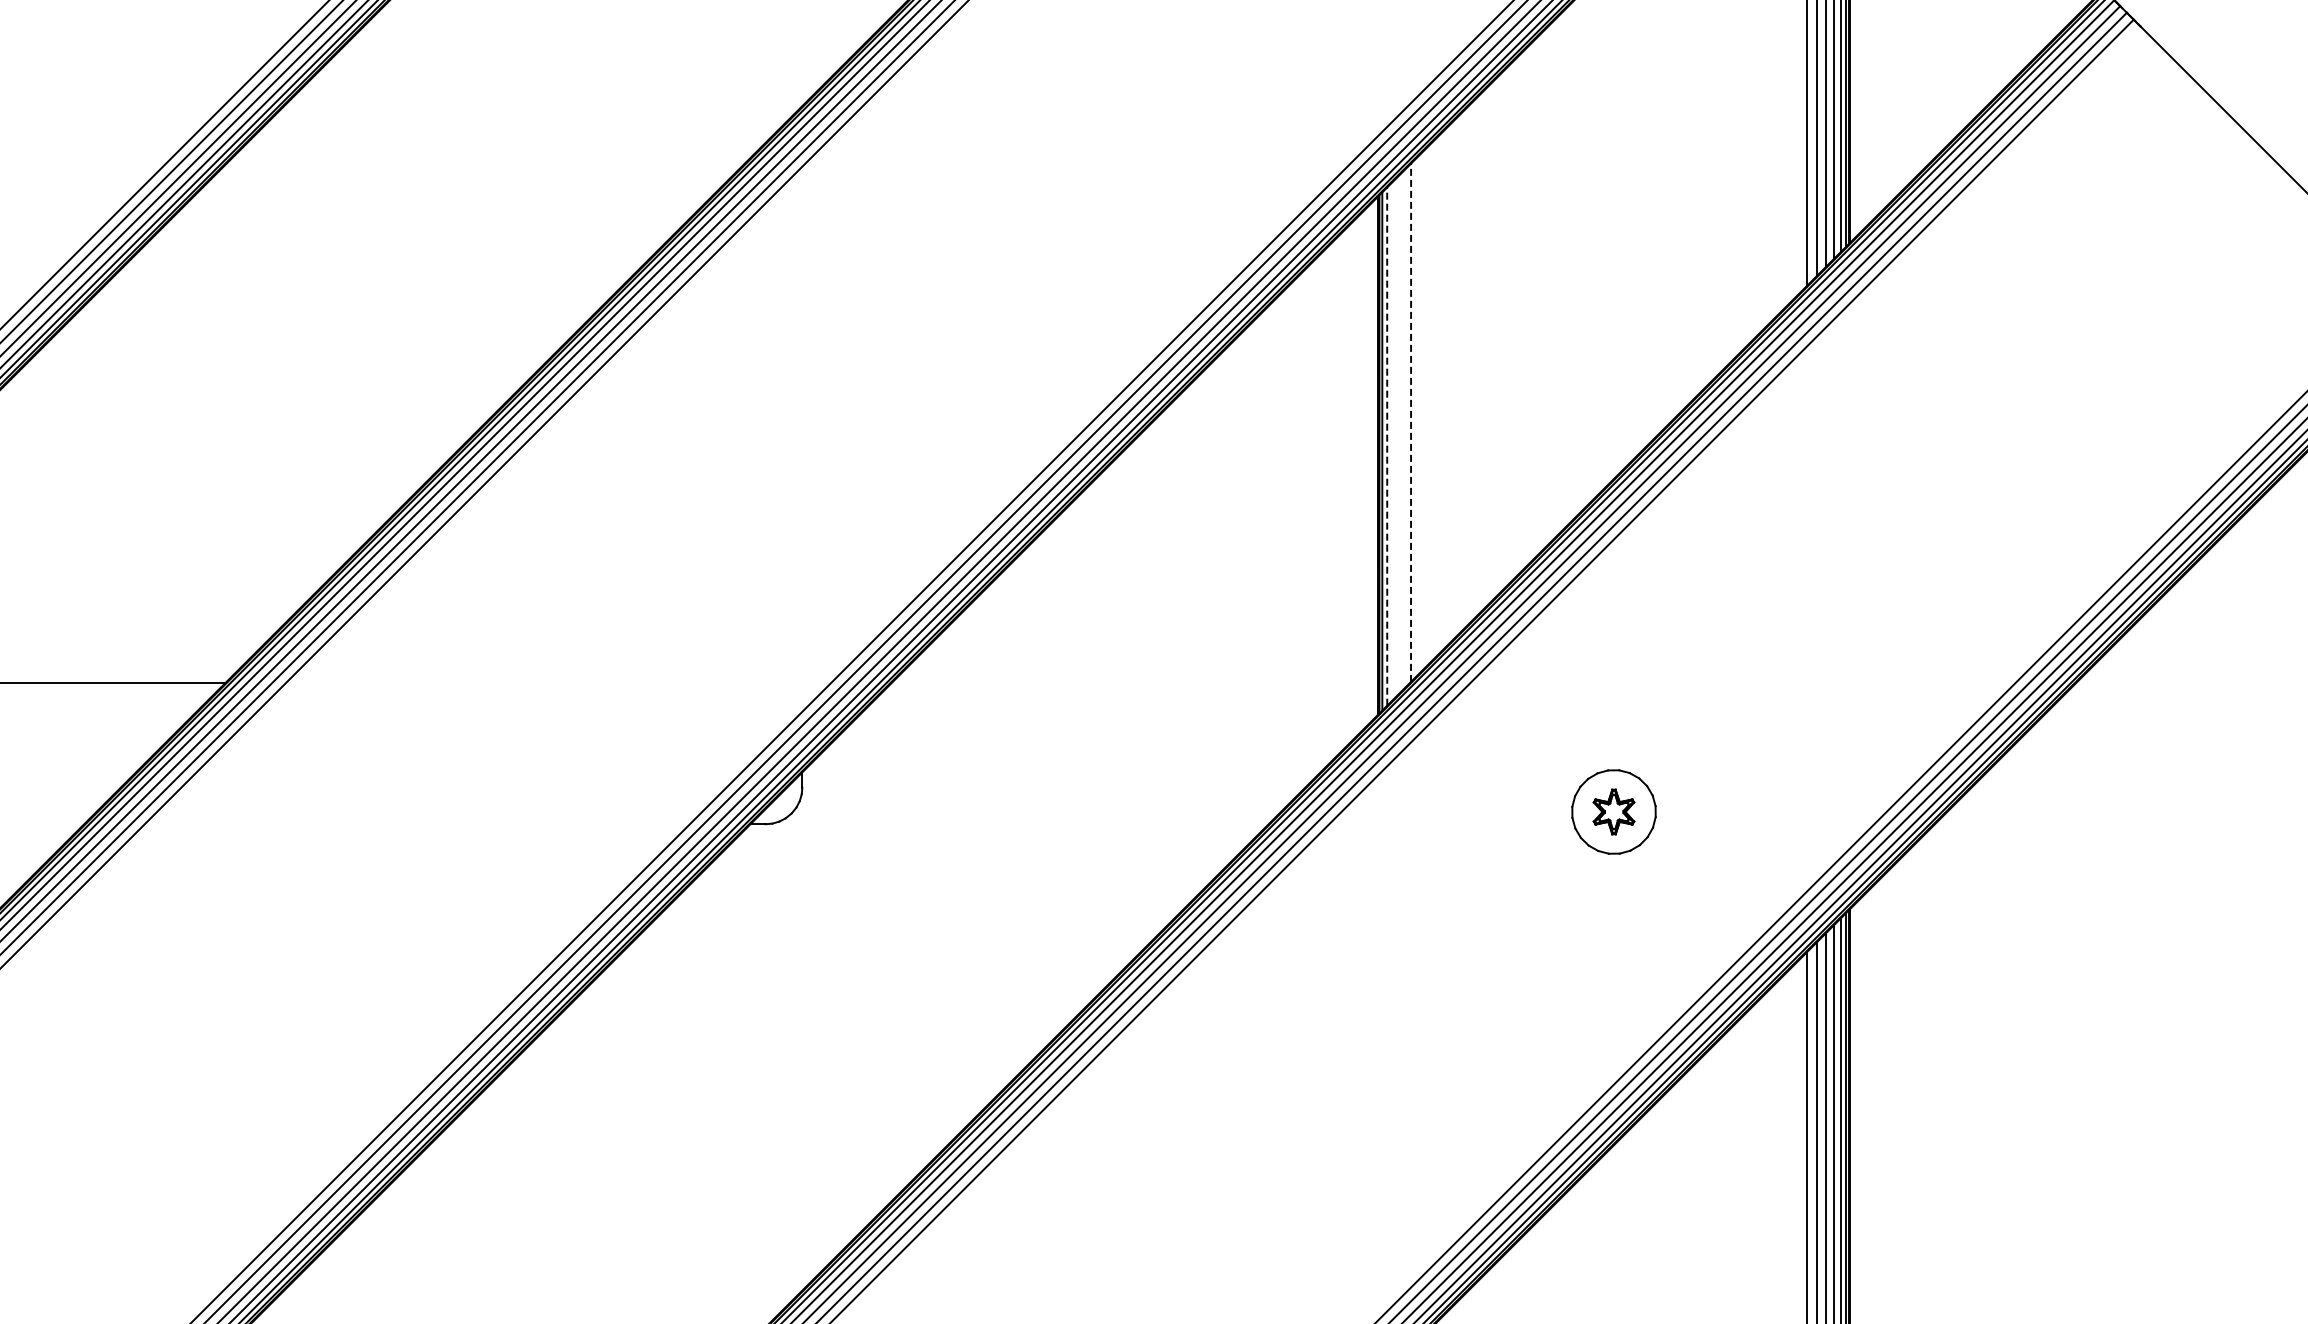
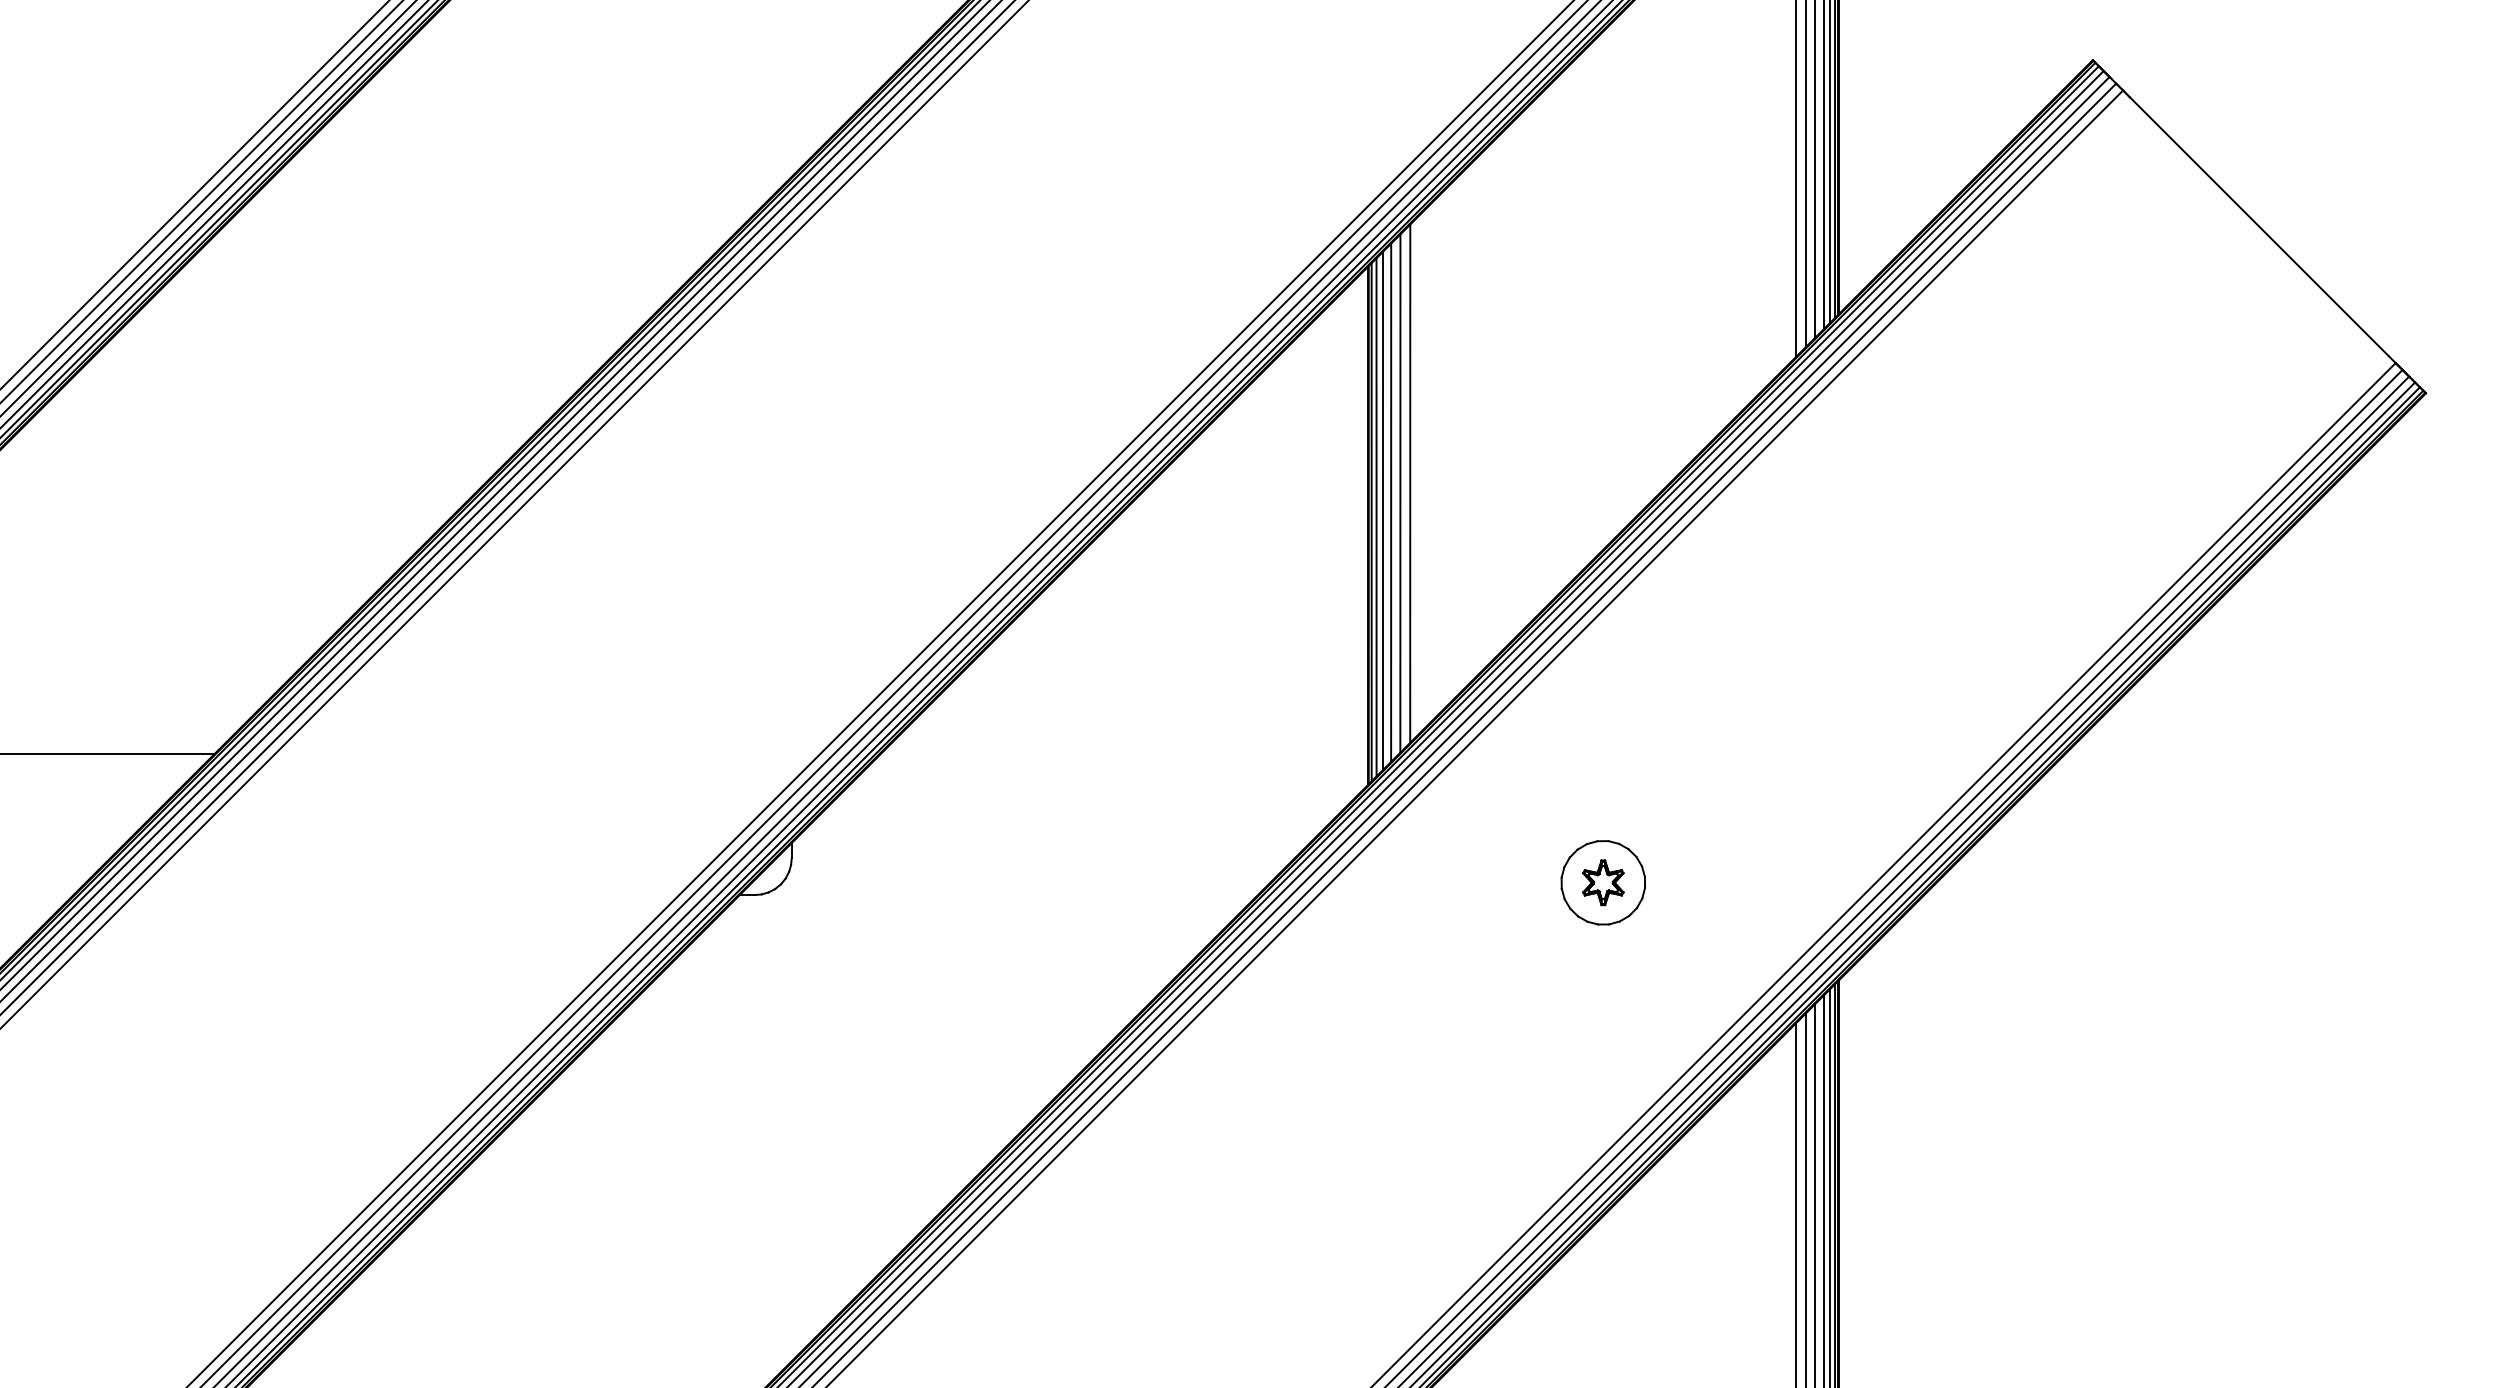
line: (1421, 412) -> (1410, 483), added
line: (1411, 422) -> (1400, 493), dashed -> solid
line: (1402, 431) -> (1391, 502), added
line: (1394, 439) -> (1383, 510), added
line: (1387, 445) -> (1376, 516), dashed -> solid

